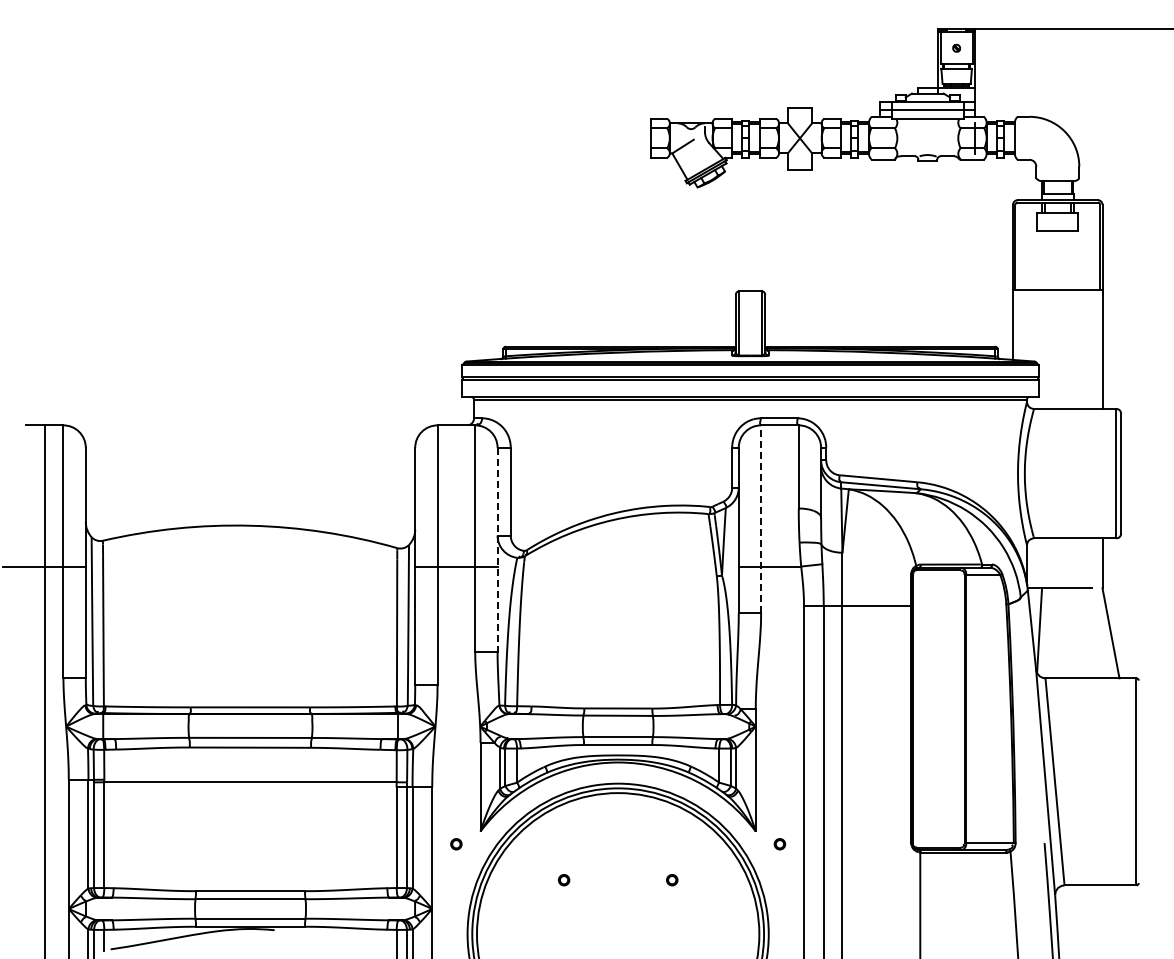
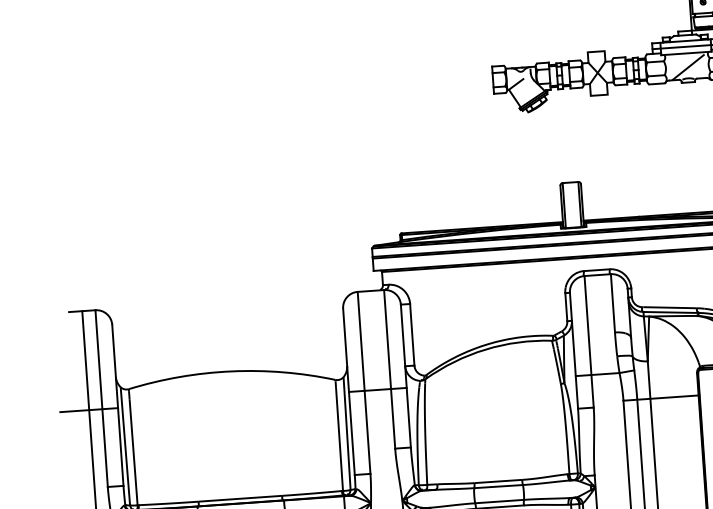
line: (929, 139) -> (688, 67), added
line: (761, 519) -> (589, 342), dashed -> solid
line: (497, 549) -> (405, 375), dashed -> solid

